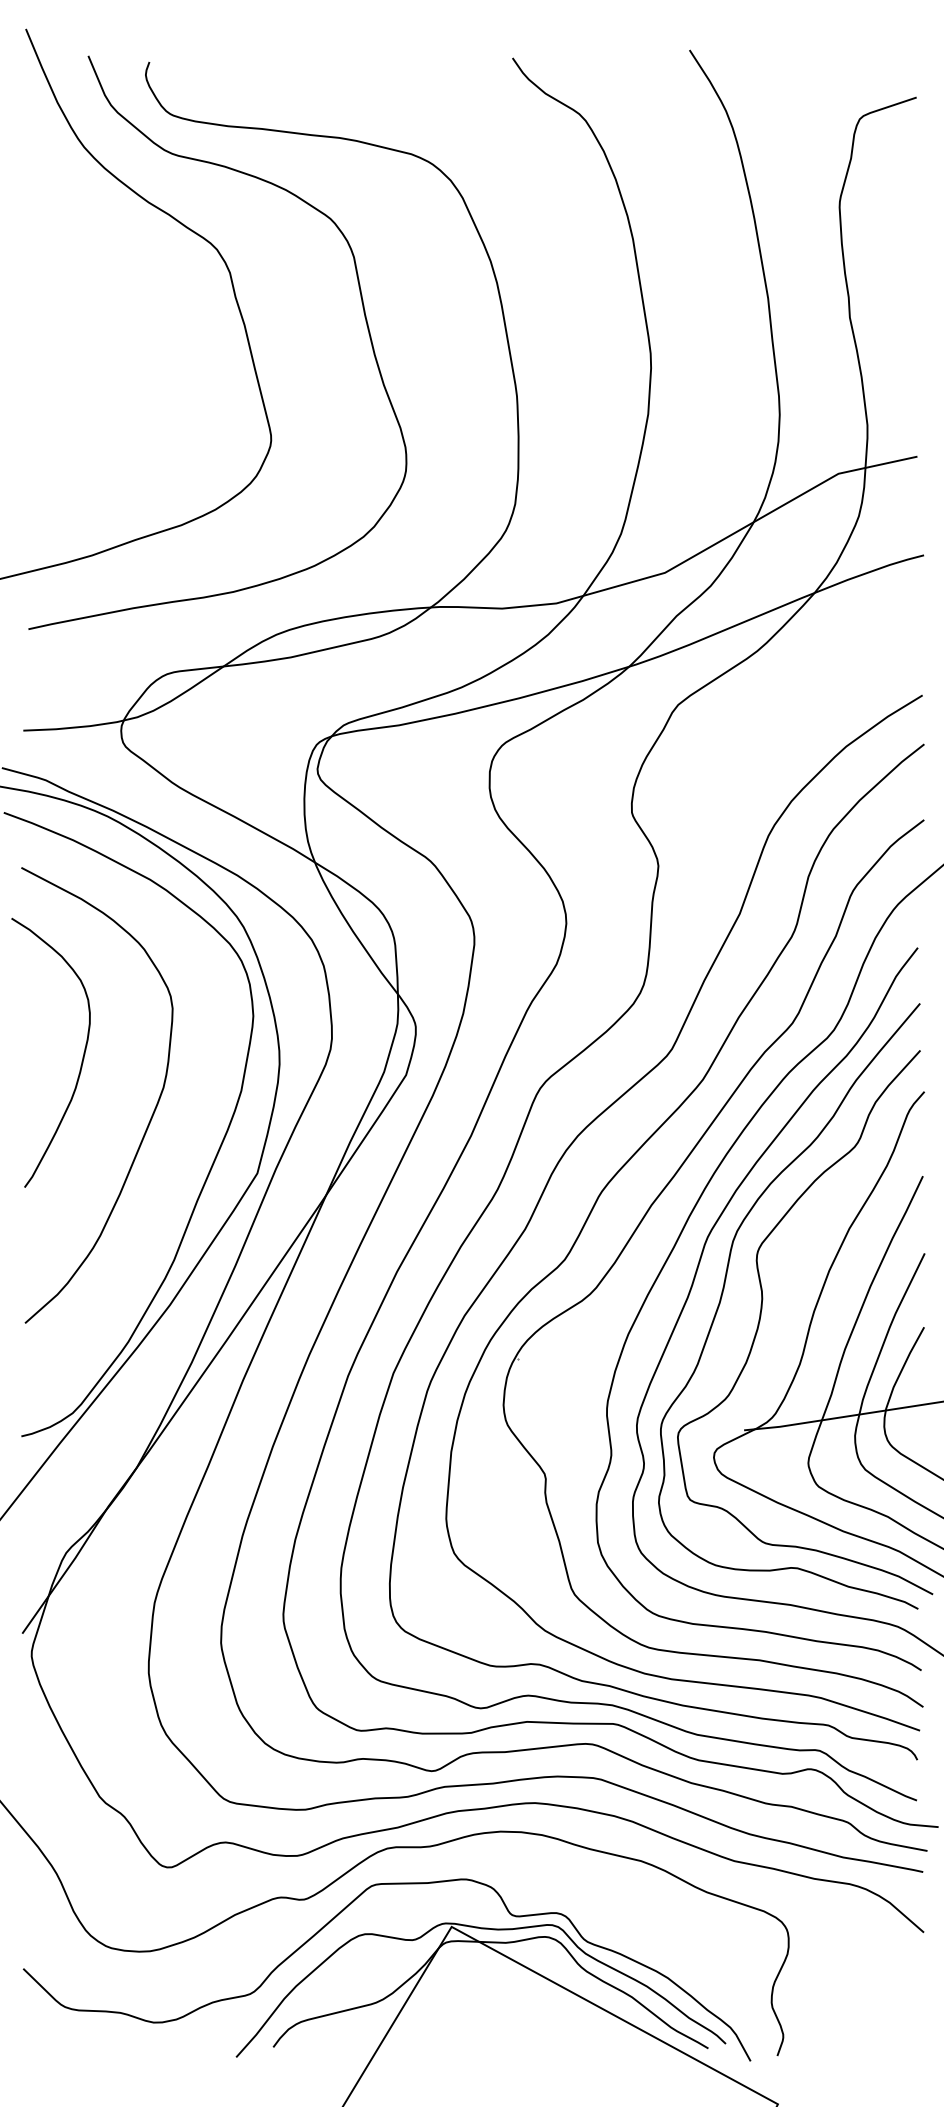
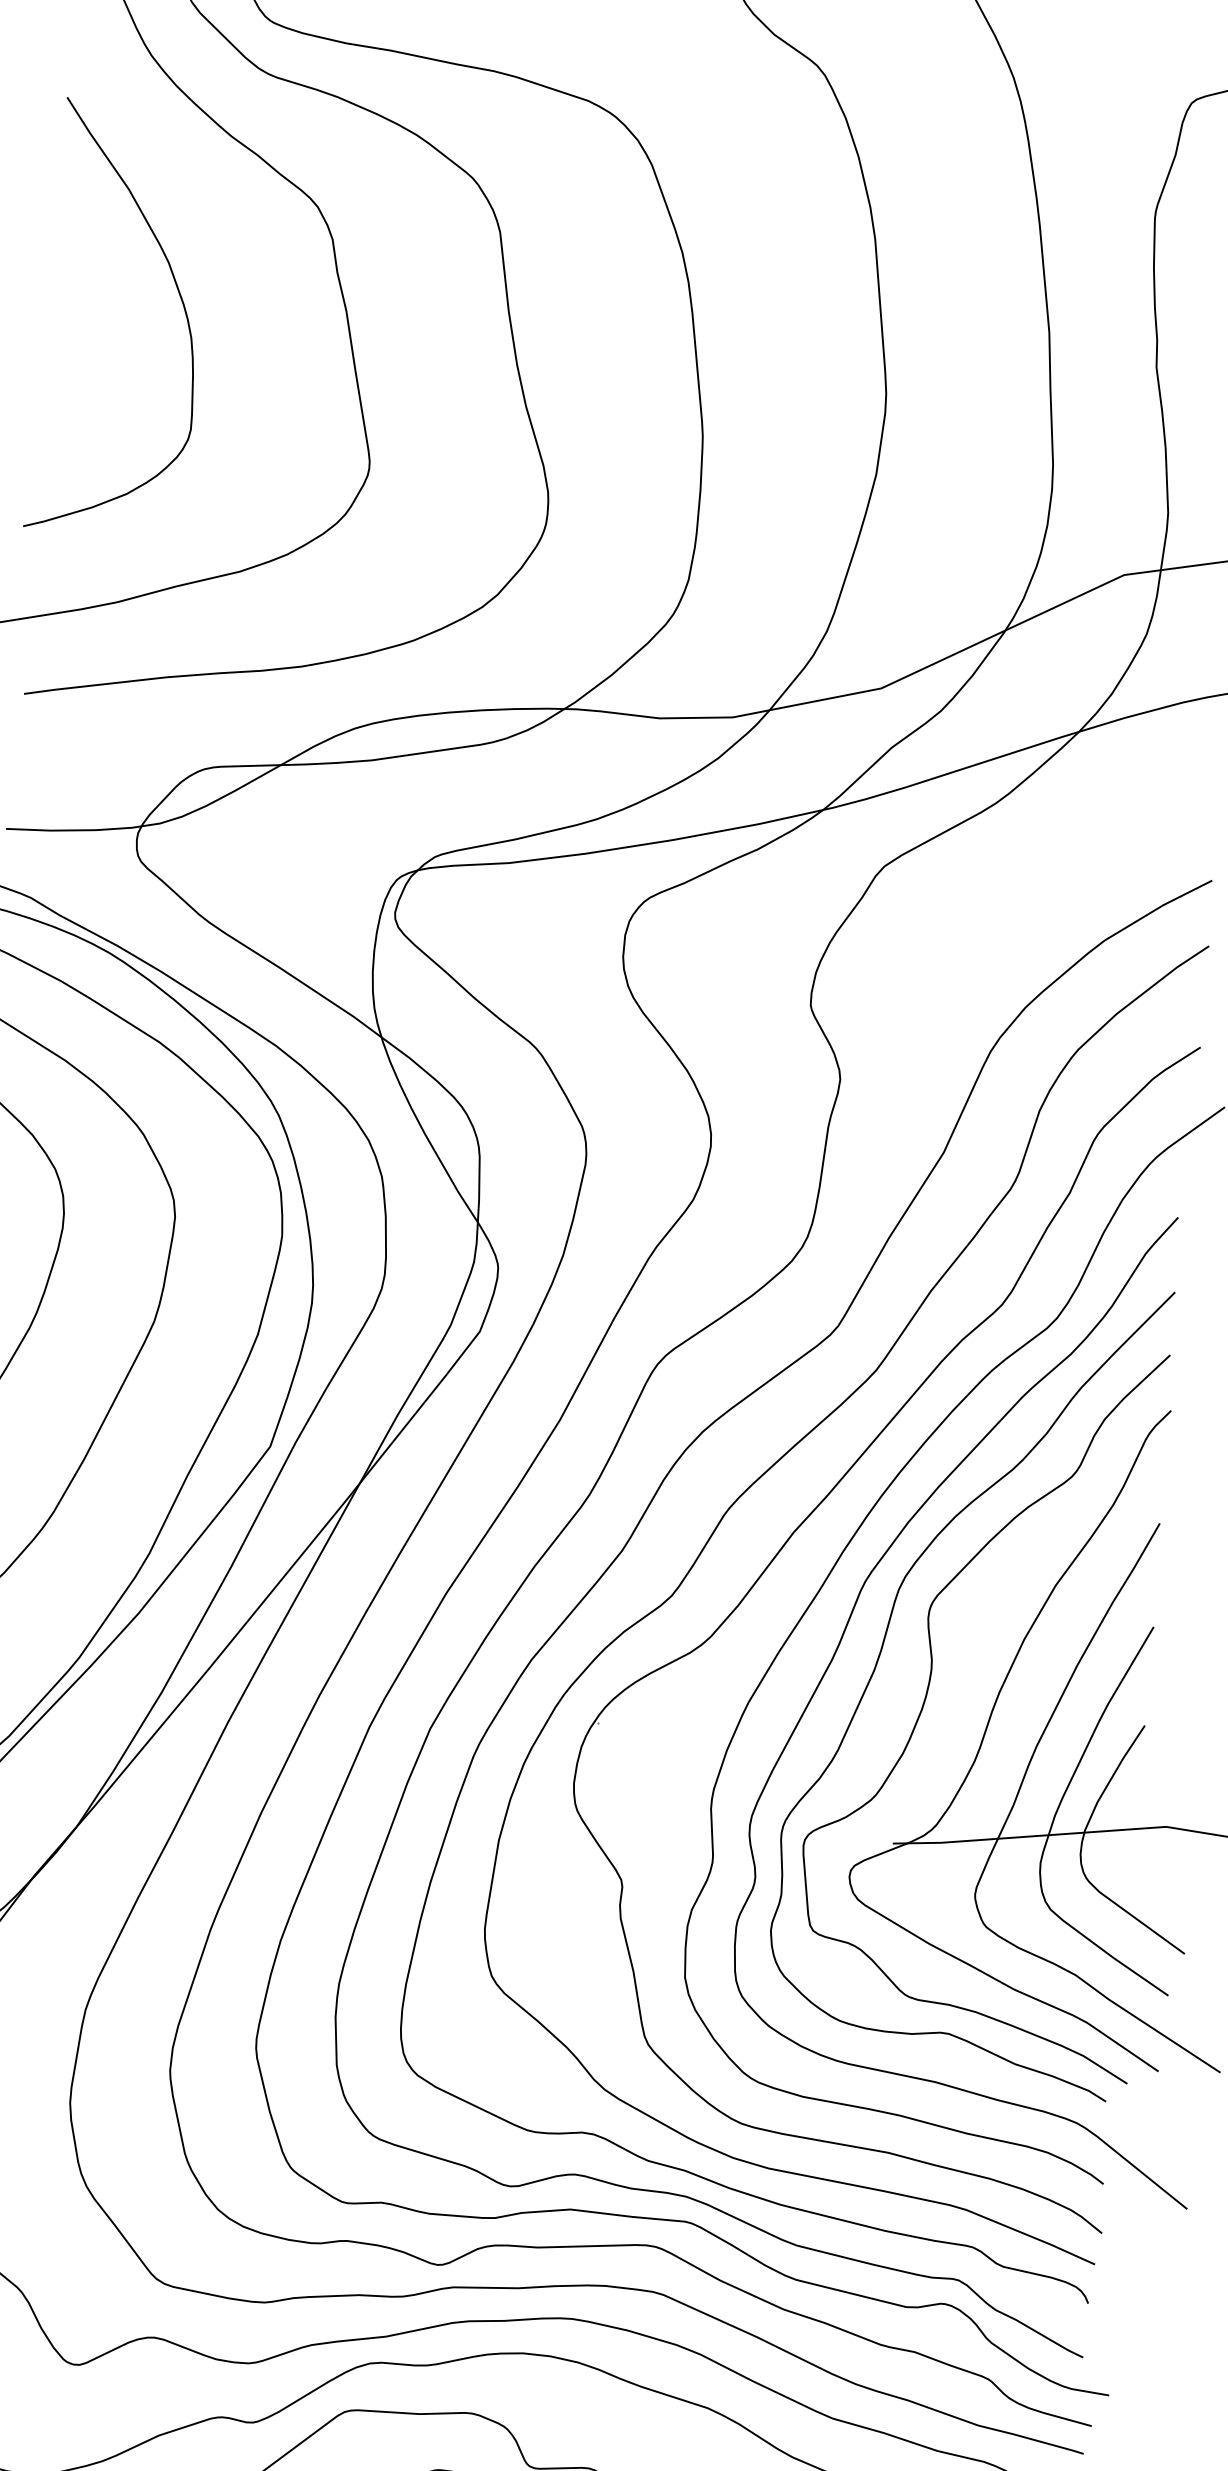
curve: (121, 329) -> (181, 303), added

